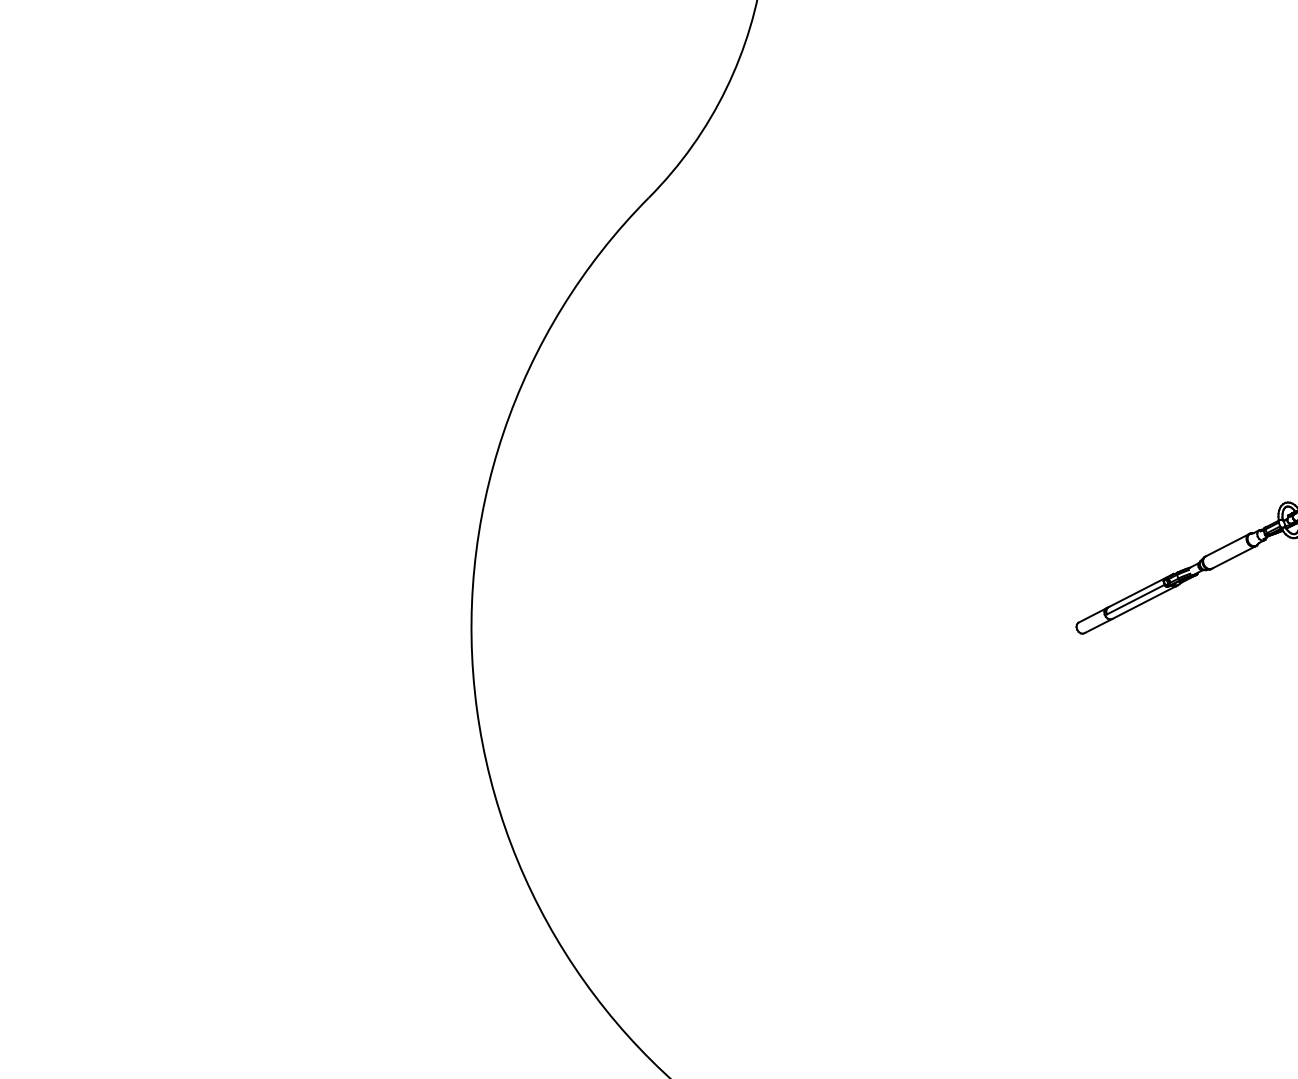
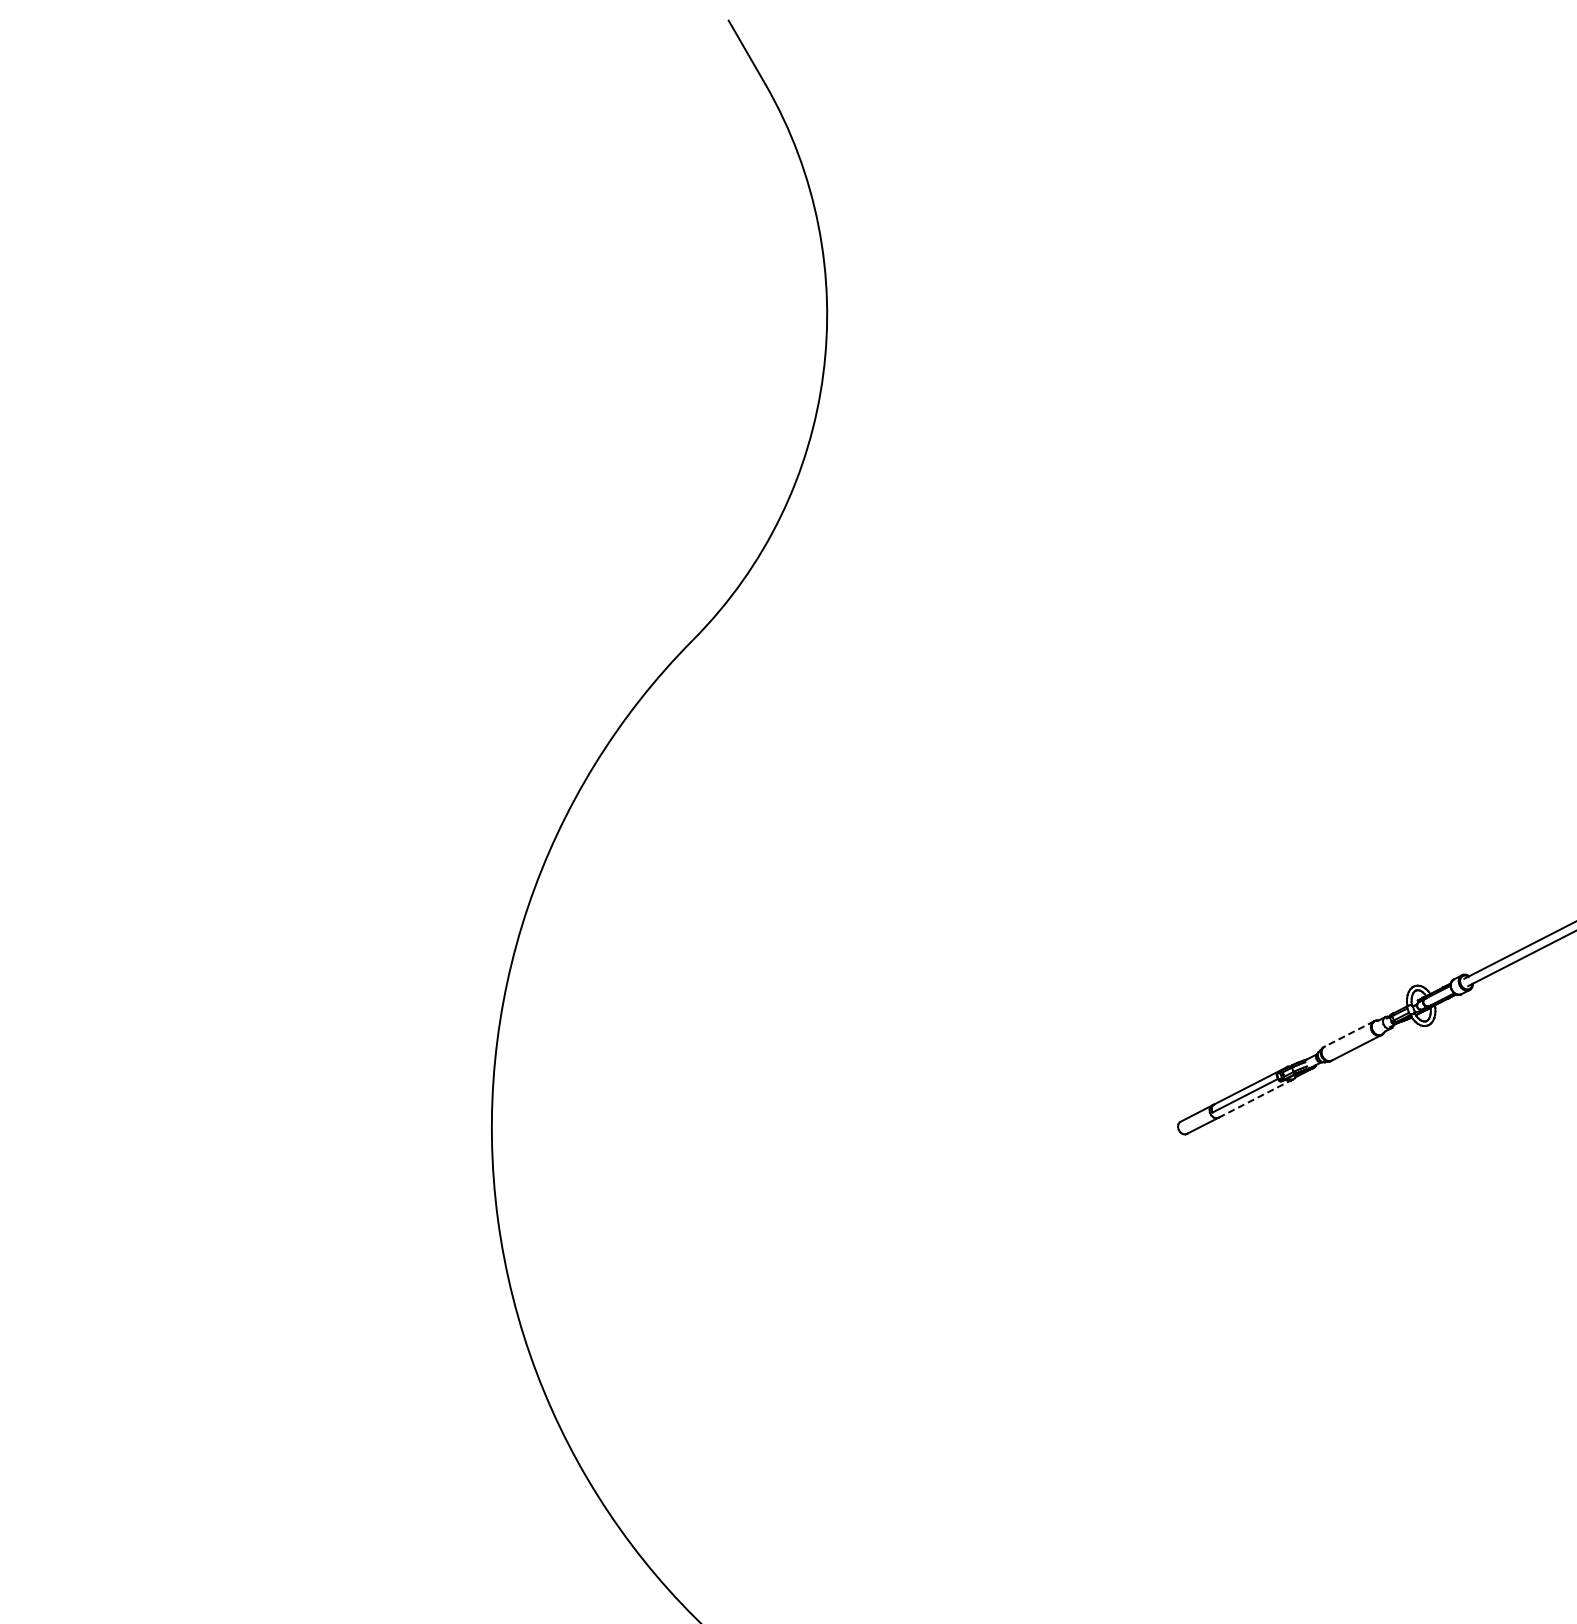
line: (1227, 544) -> (1349, 1033), solid -> dashed
line: (1143, 602) -> (1254, 1099), solid -> dashed

